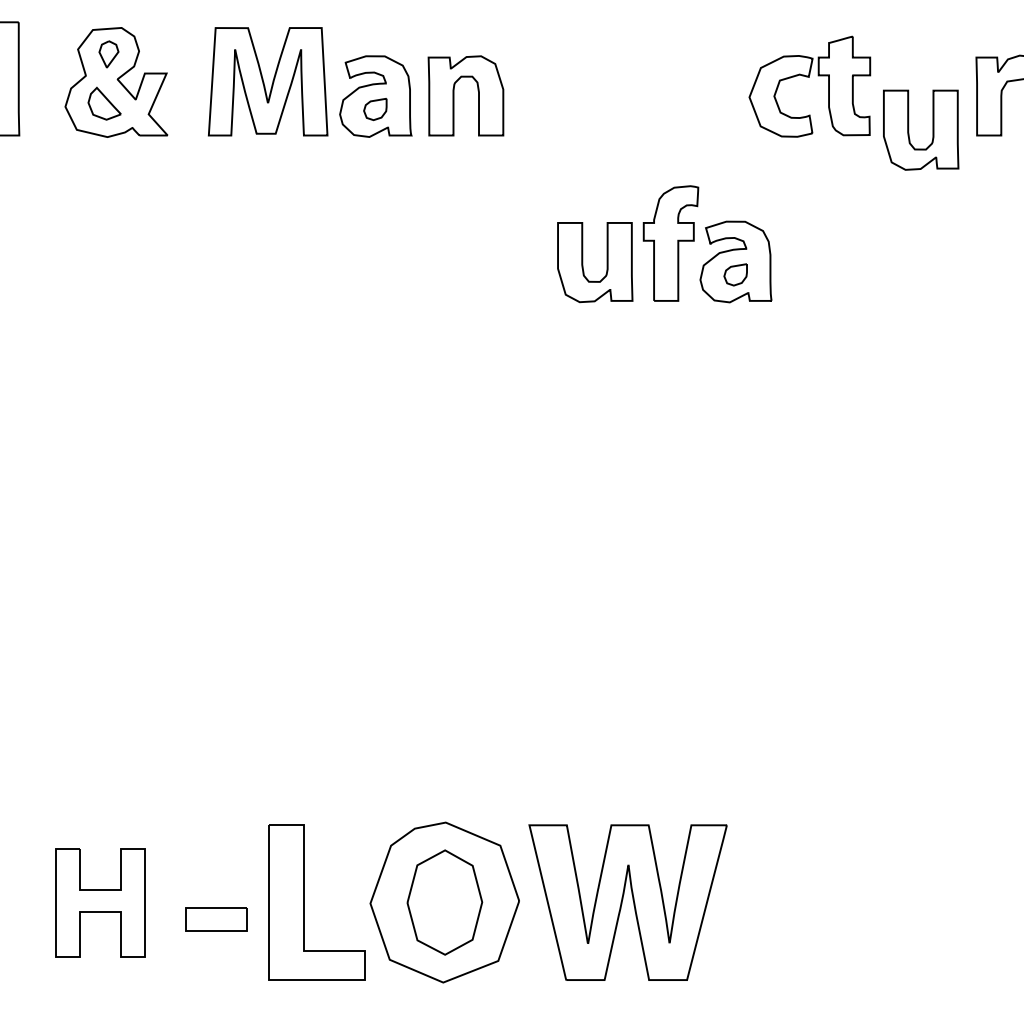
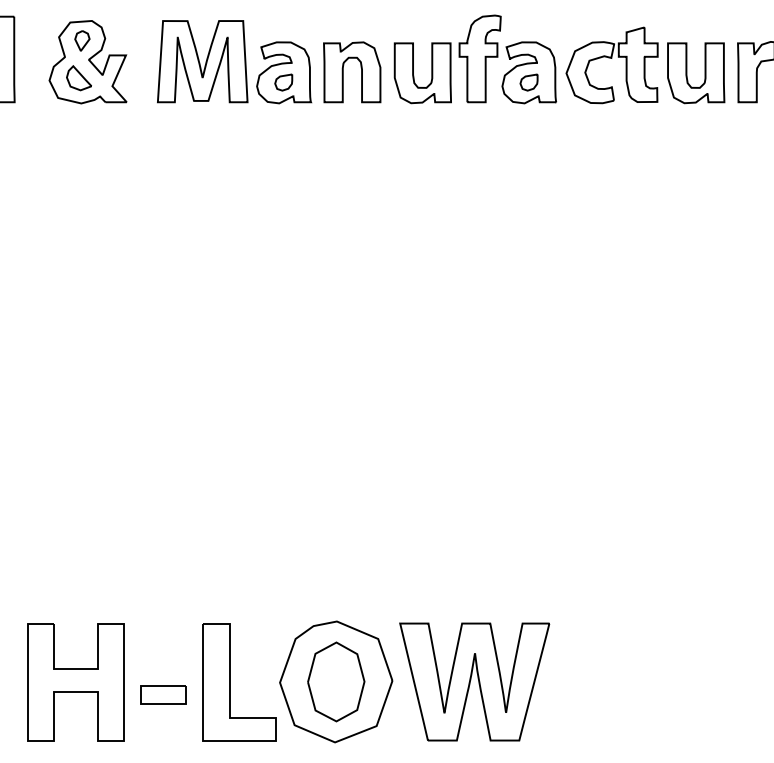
part: (932, 130) -> (704, 73), moved
part: (663, 244) -> (474, 59), moved
part: (99, 903) -> (75, 682), size x1.43

